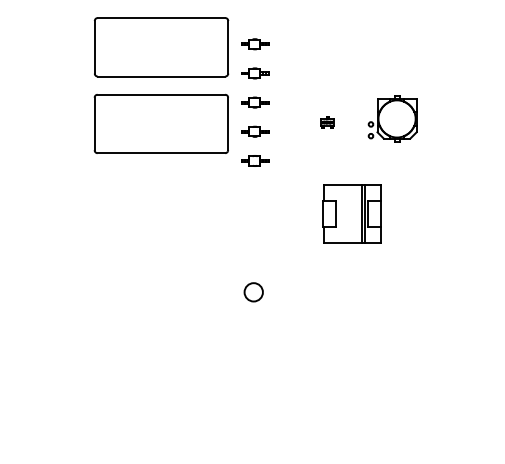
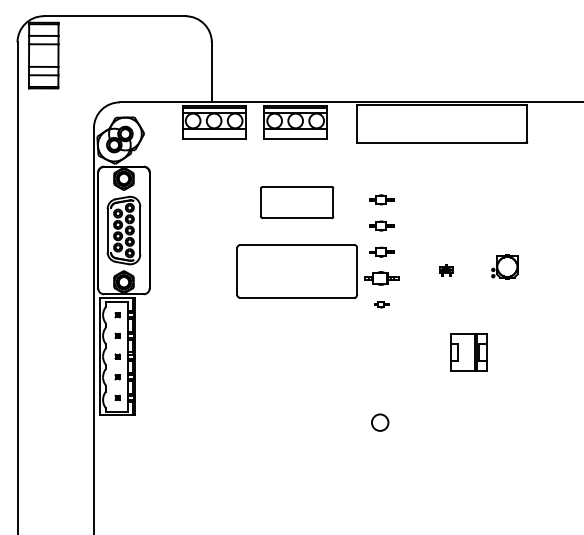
part: (161, 47) -> (297, 202), size x0.6
part: (392, 118) -> (504, 266), size x0.6
part: (255, 131) -> (381, 278), size x1.4
part: (255, 160) -> (381, 304), size x0.6
part: (352, 214) -> (468, 352), size x0.7

